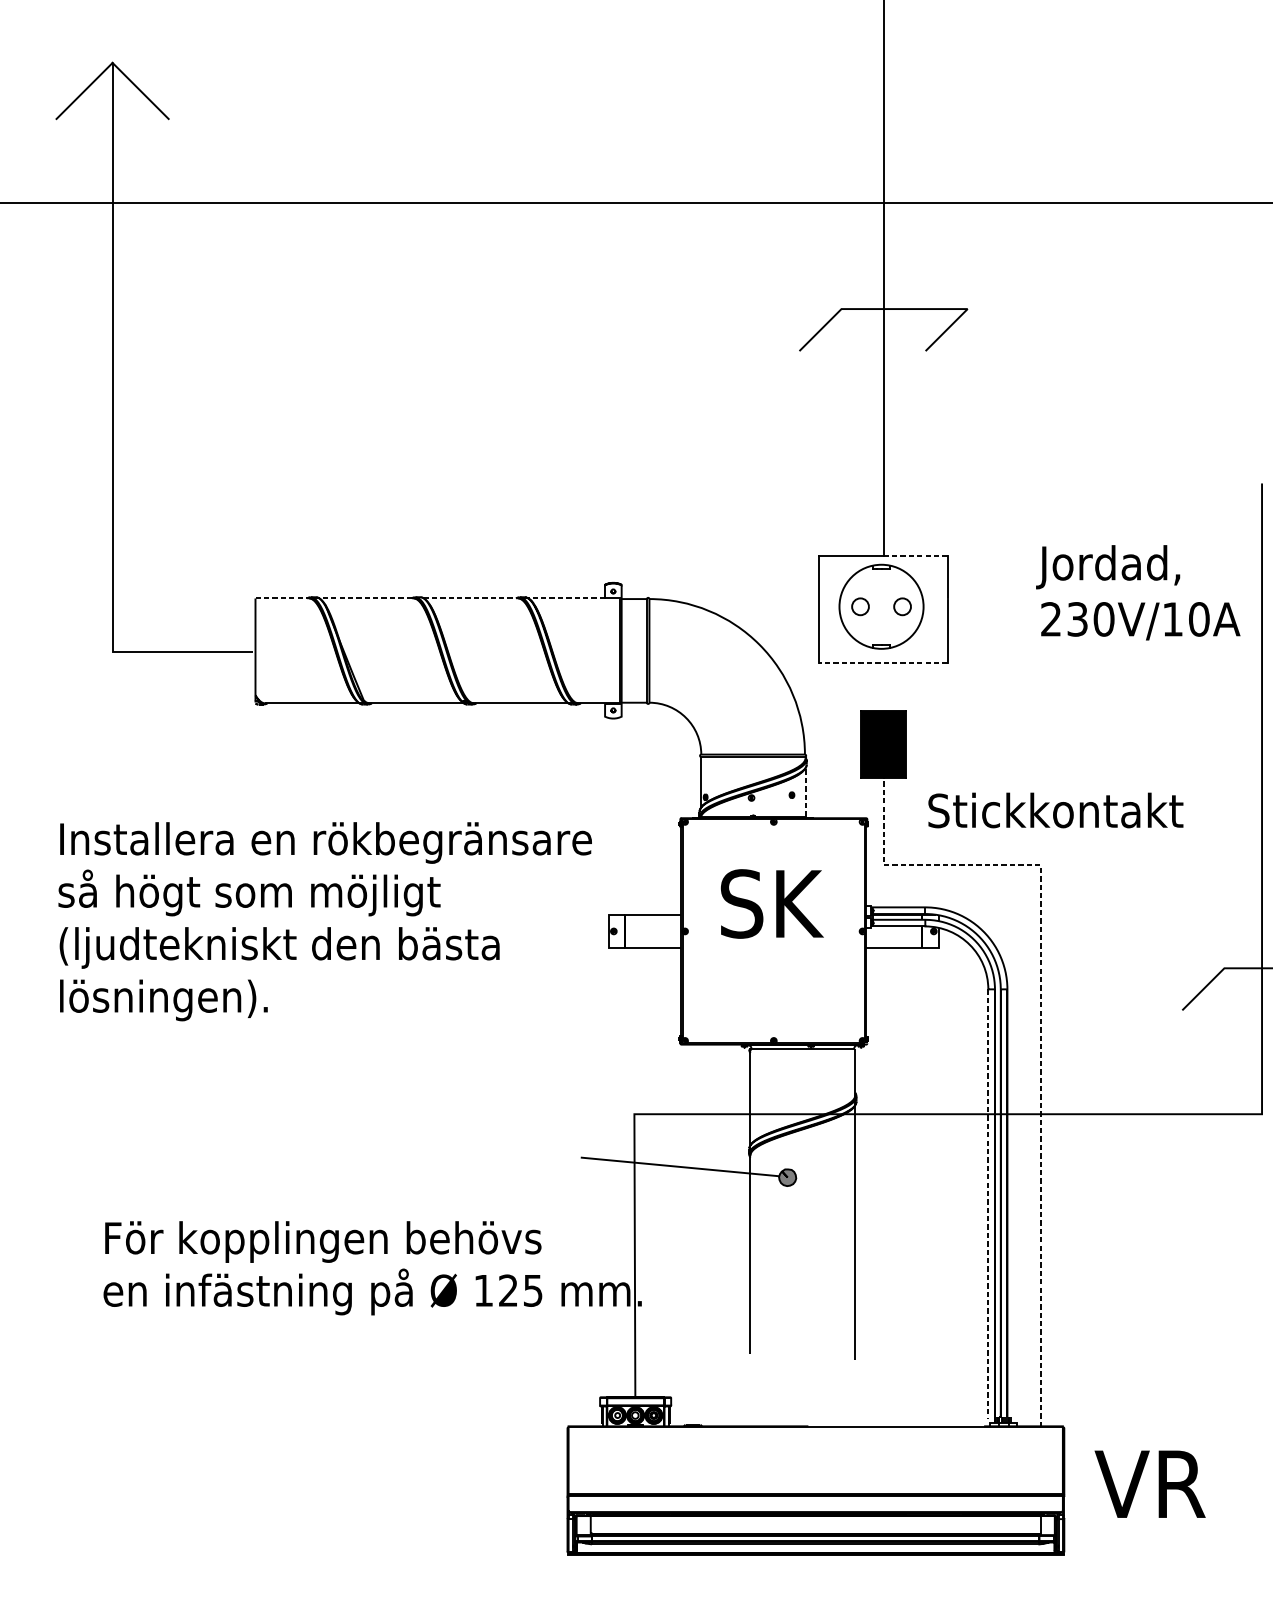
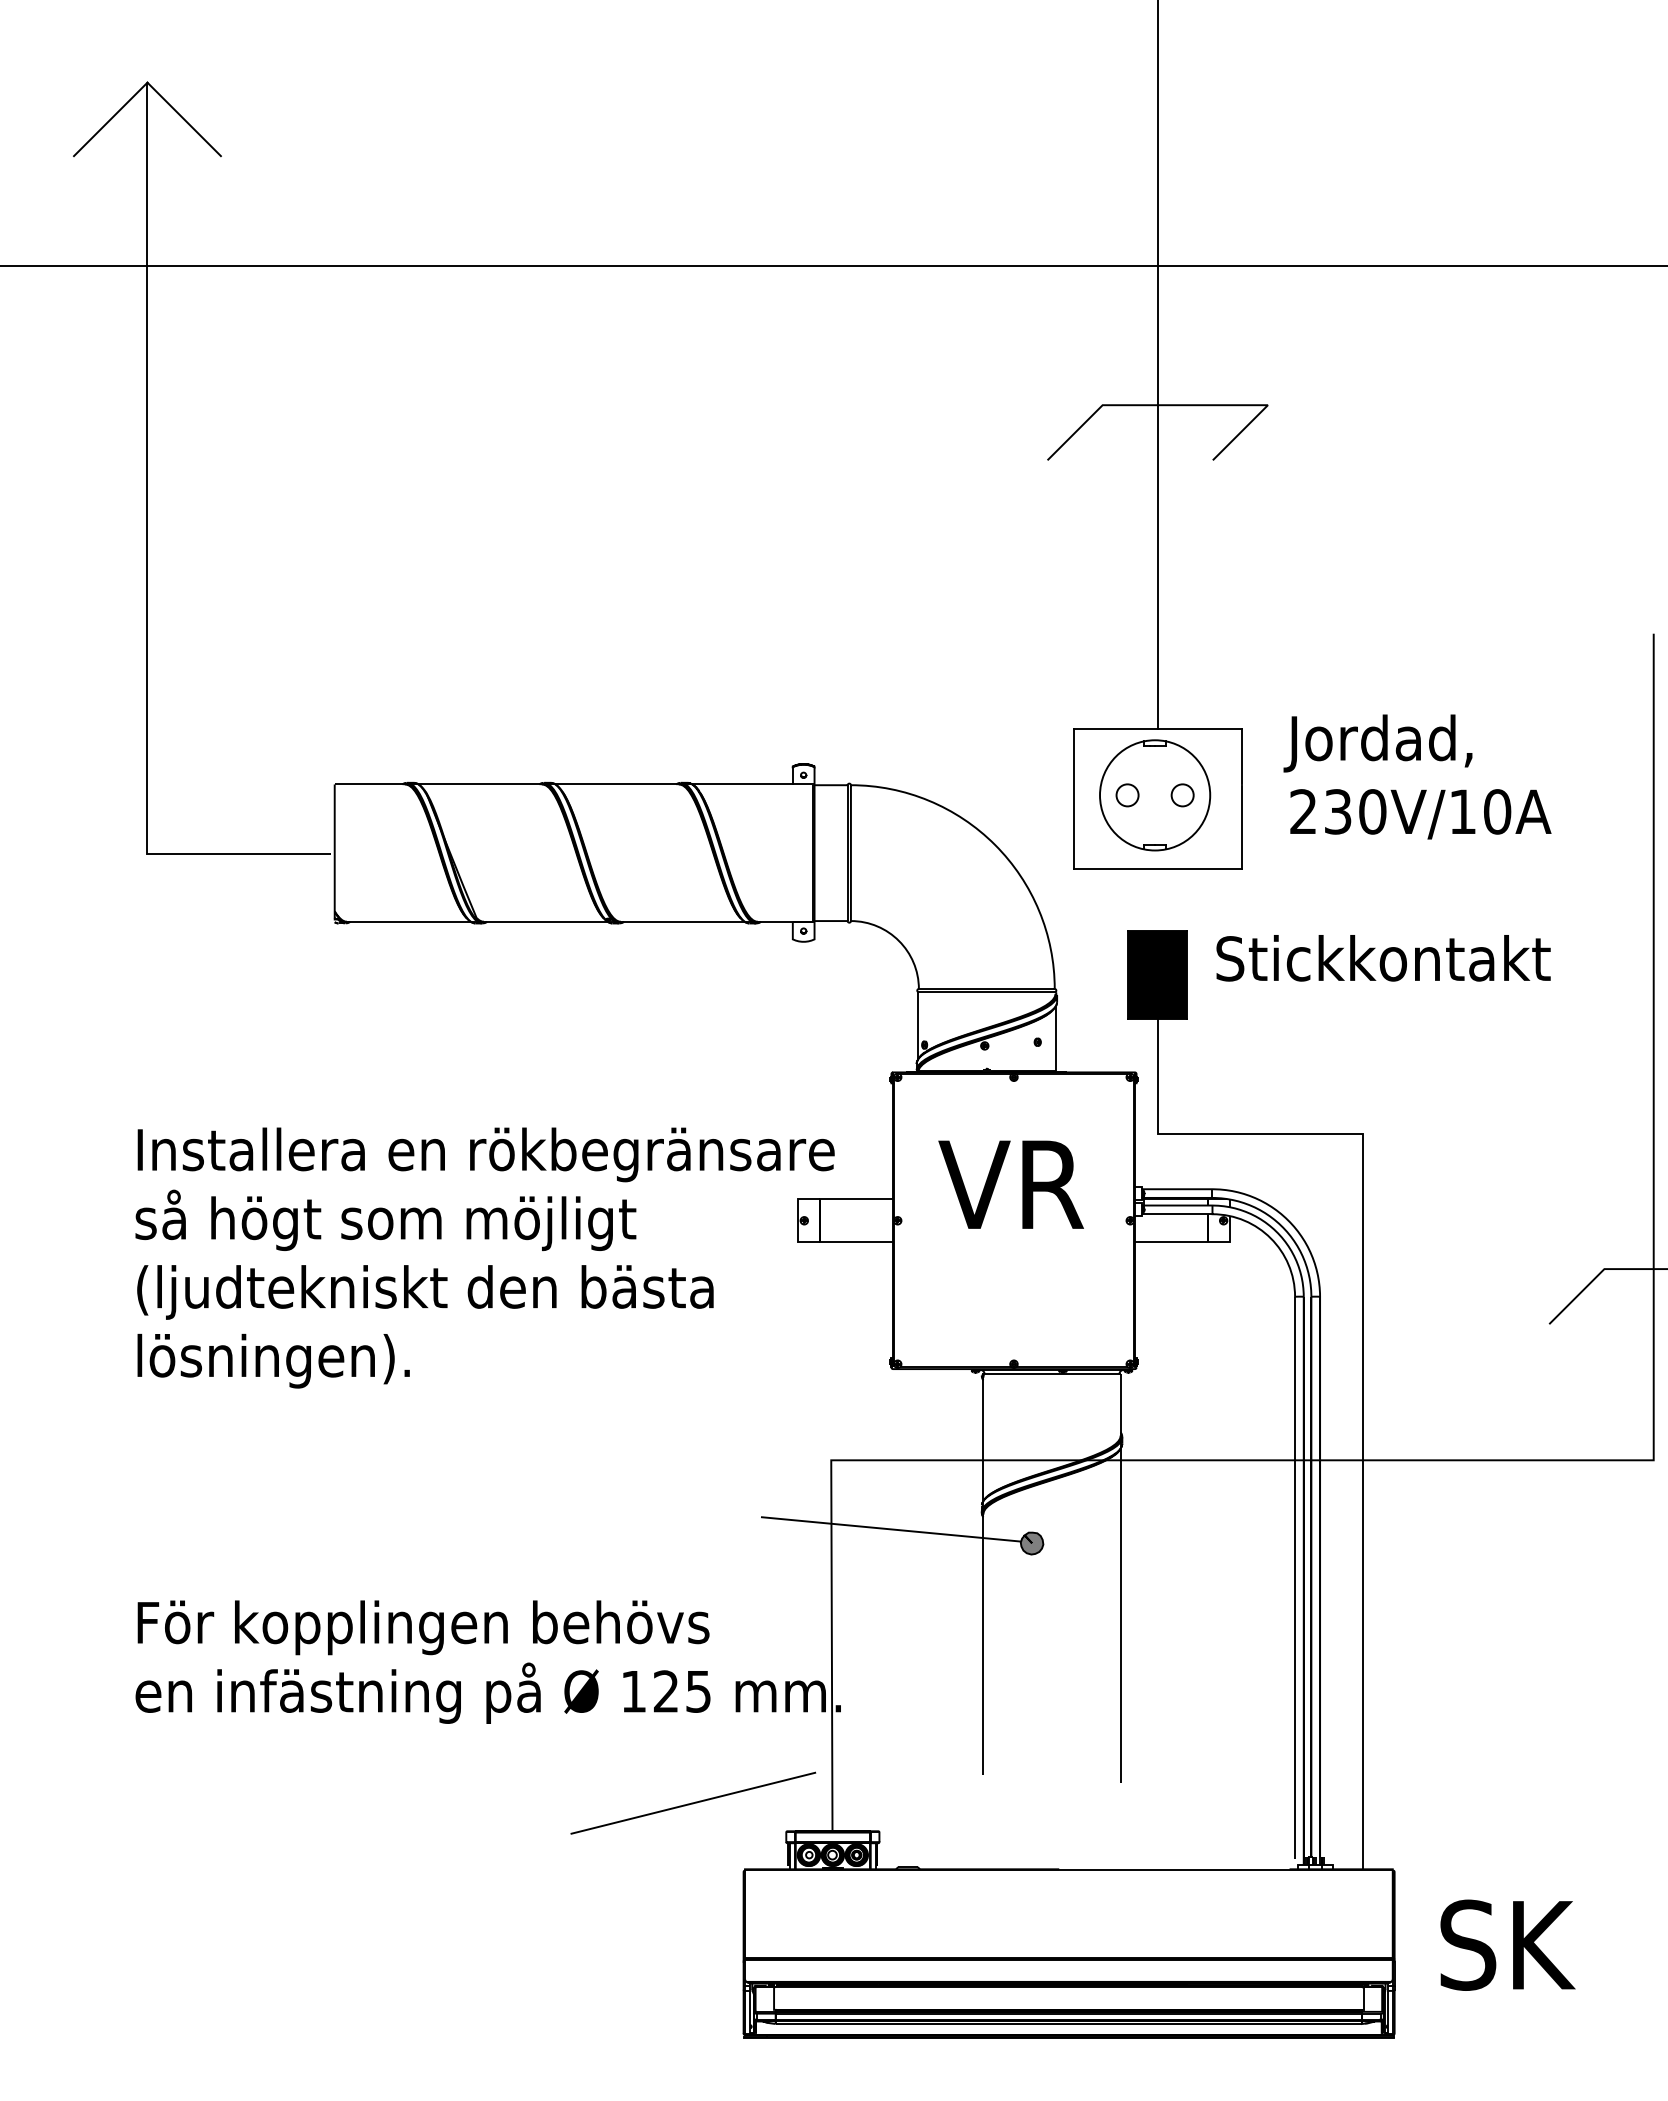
line: (915, 556) -> (1199, 729), dashed -> solid
text: (1138, 592) -> (1417, 776), moved
line: (430, 598) -> (563, 784), dashed -> solid
line: (883, 663) -> (1157, 869), dashed -> solid
line: (805, 792) -> (1055, 1038), dashed -> solid
text: (1055, 810) -> (1383, 958), moved
text: (771, 903) -> (1010, 1184), SK -> VR
text: (324, 921) -> (484, 1257), moved
line: (1040, 1022) -> (1363, 1340), dashed -> solid
line: (988, 1204) -> (1295, 1578), dashed -> solid
line: (529, 1375) -> (693, 1802), added
text: (1149, 1483) -> (1506, 1944), VR -> SK

